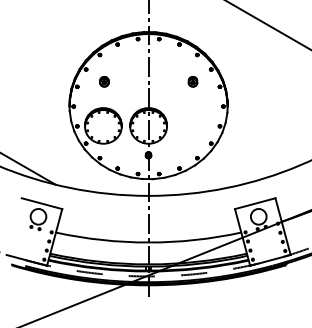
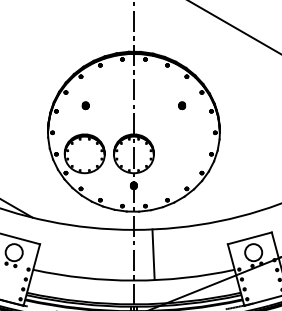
part: (103, 81) -> (84, 105), size x0.62
part: (192, 81) -> (181, 105), size x0.62
line: (166, 218) -> (153, 254), added

